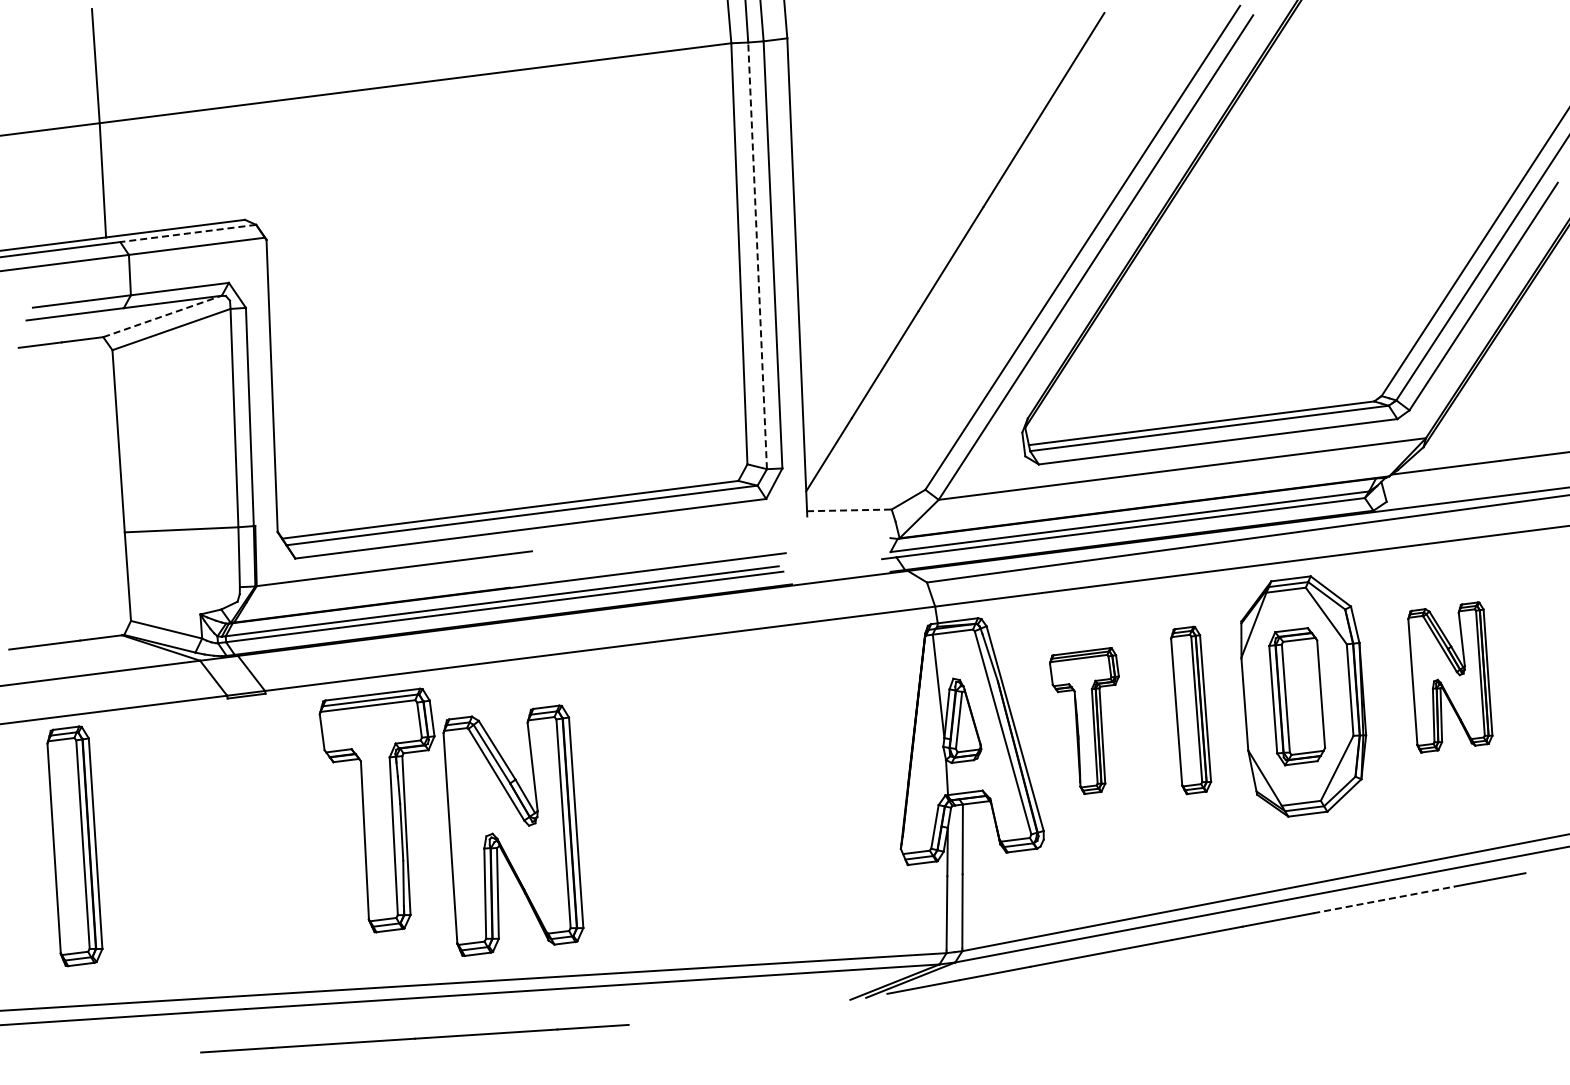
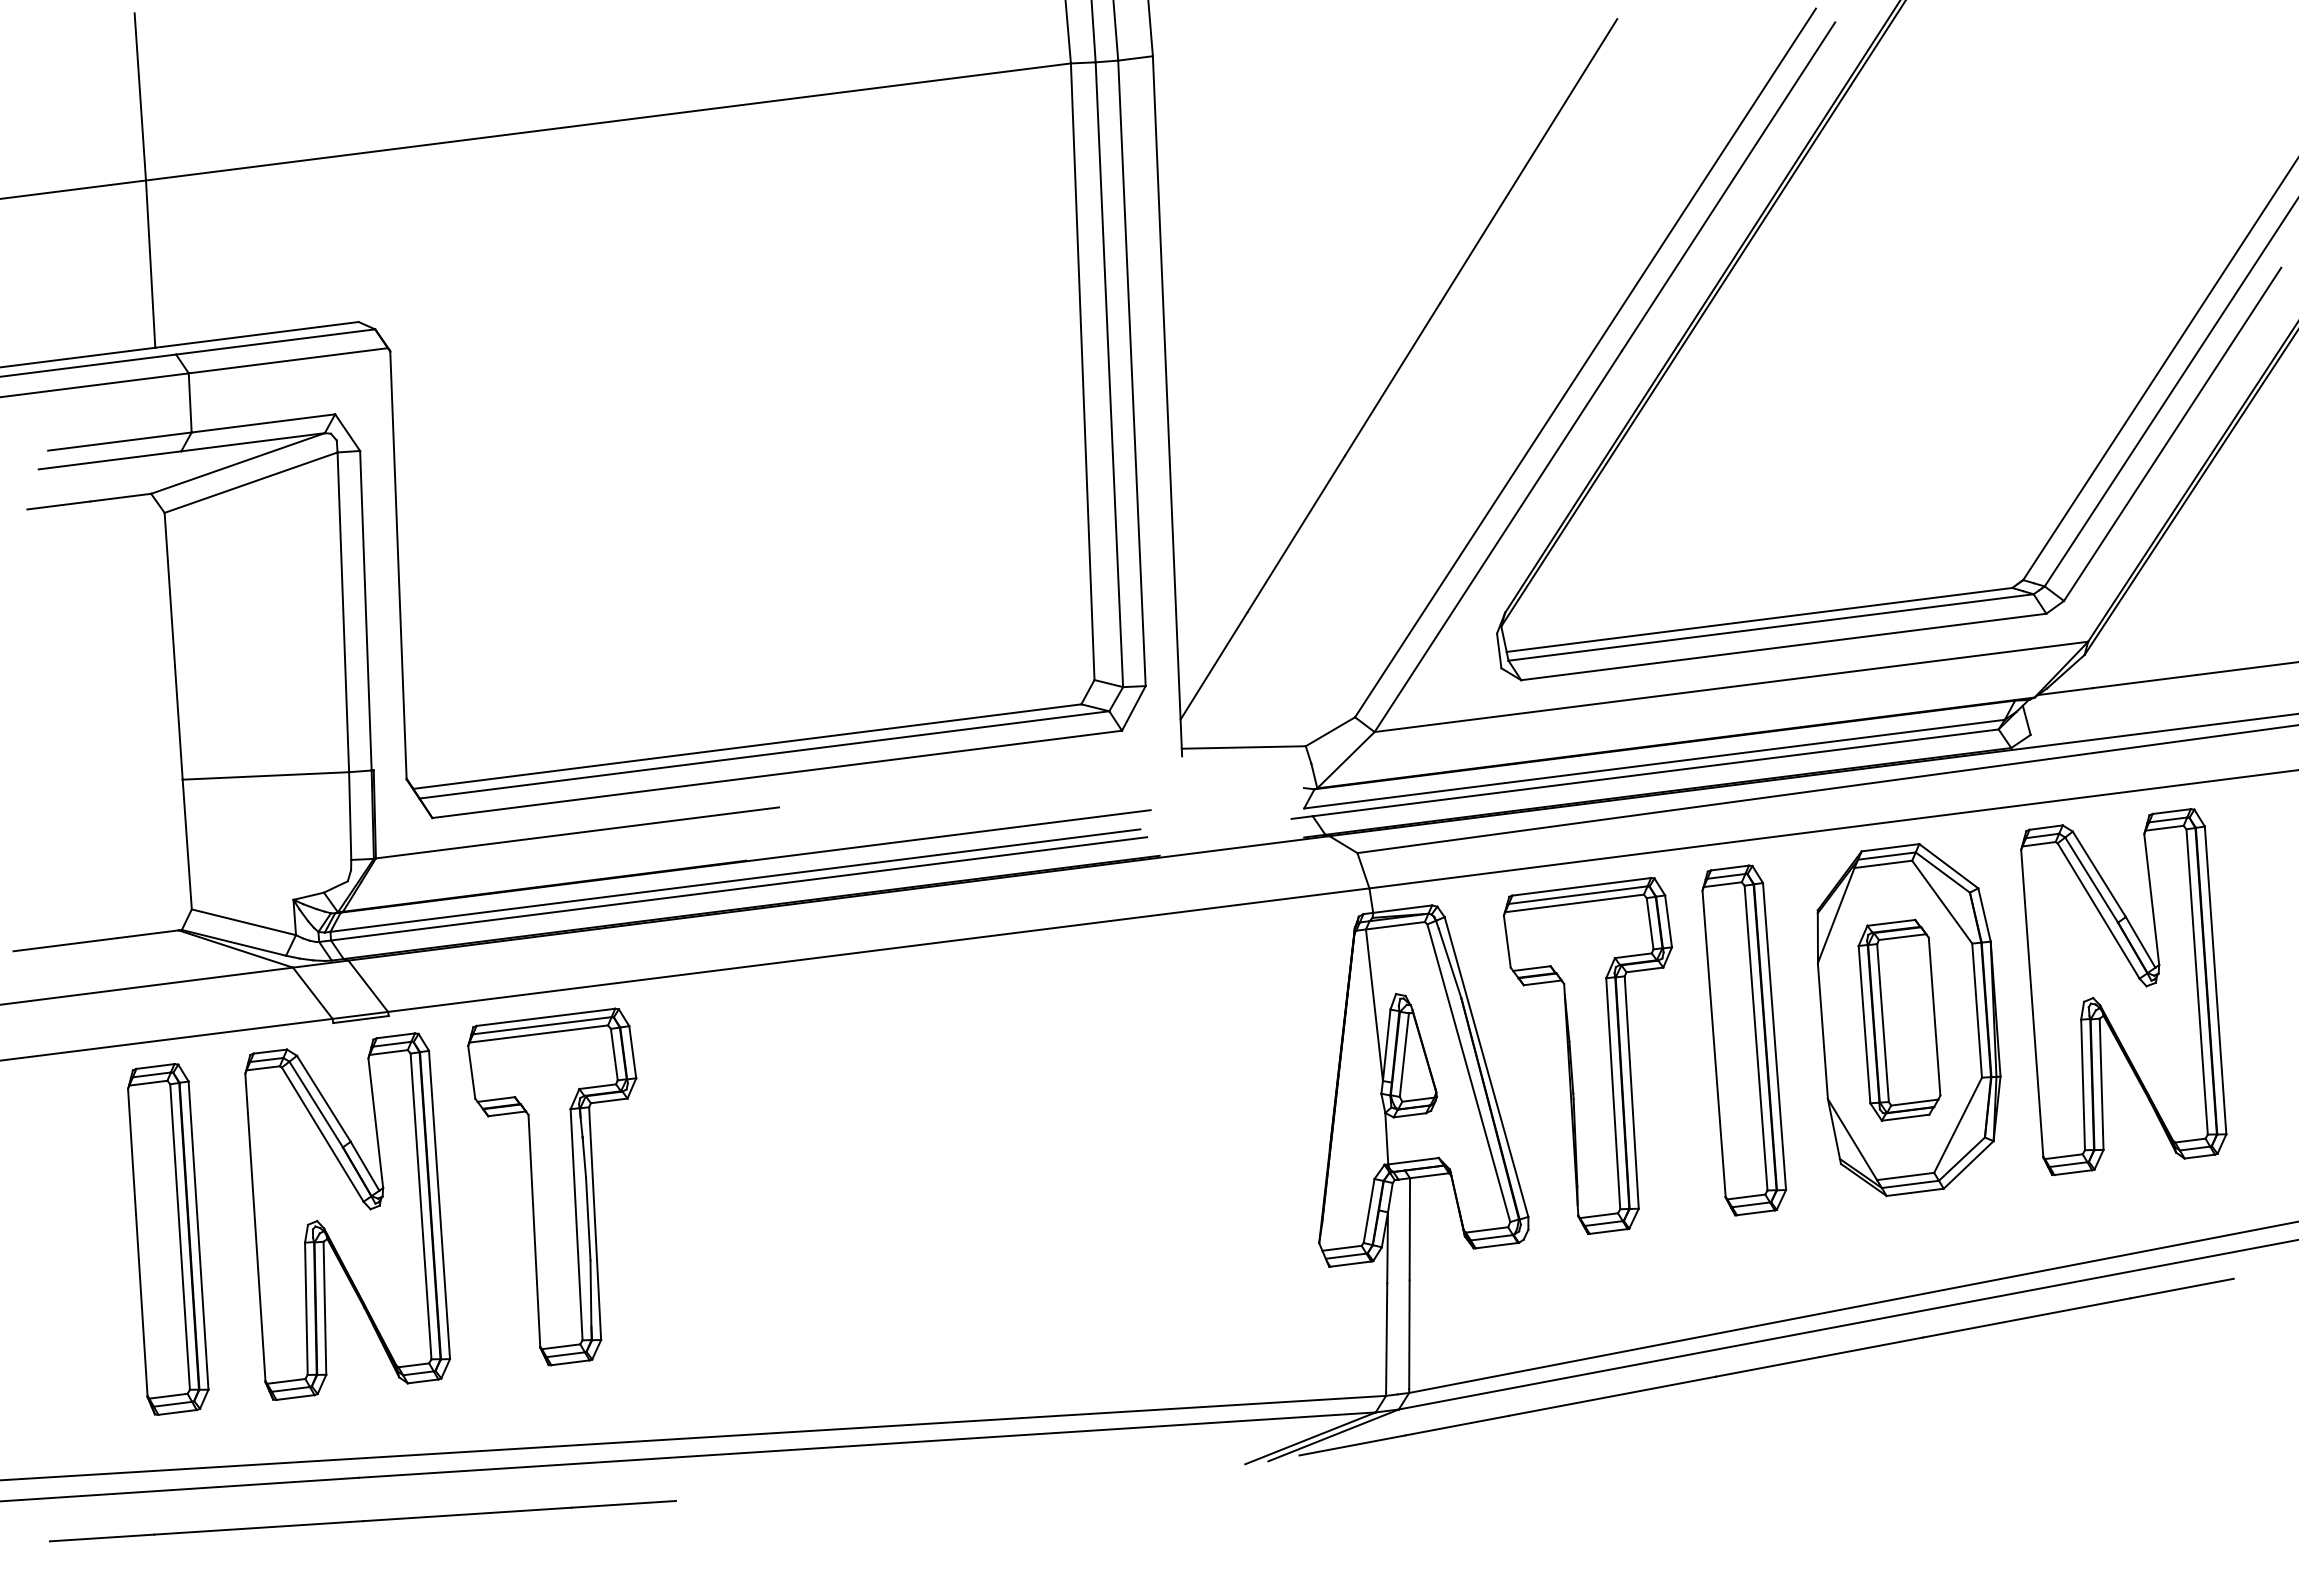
line: (188, 233) -> (275, 342), dashed -> solid
line: (757, 255) -> (1109, 374), dashed -> solid
line: (162, 316) -> (237, 463), dashed -> solid
line: (849, 510) -> (1243, 747), dashed -> solid
part: (1450, 677) -> (2124, 992), size x1.67
part: (1190, 710) -> (1743, 1040), size x1.43
part: (1084, 720) -> (1588, 1055), size x1.67
part: (513, 830) -> (347, 1216), moved
part: (74, 846) -> (167, 1239), moved
line: (1384, 899) -> (2027, 1317), dashed -> solid
line: (414, 1038) -> (362, 1520), moved

